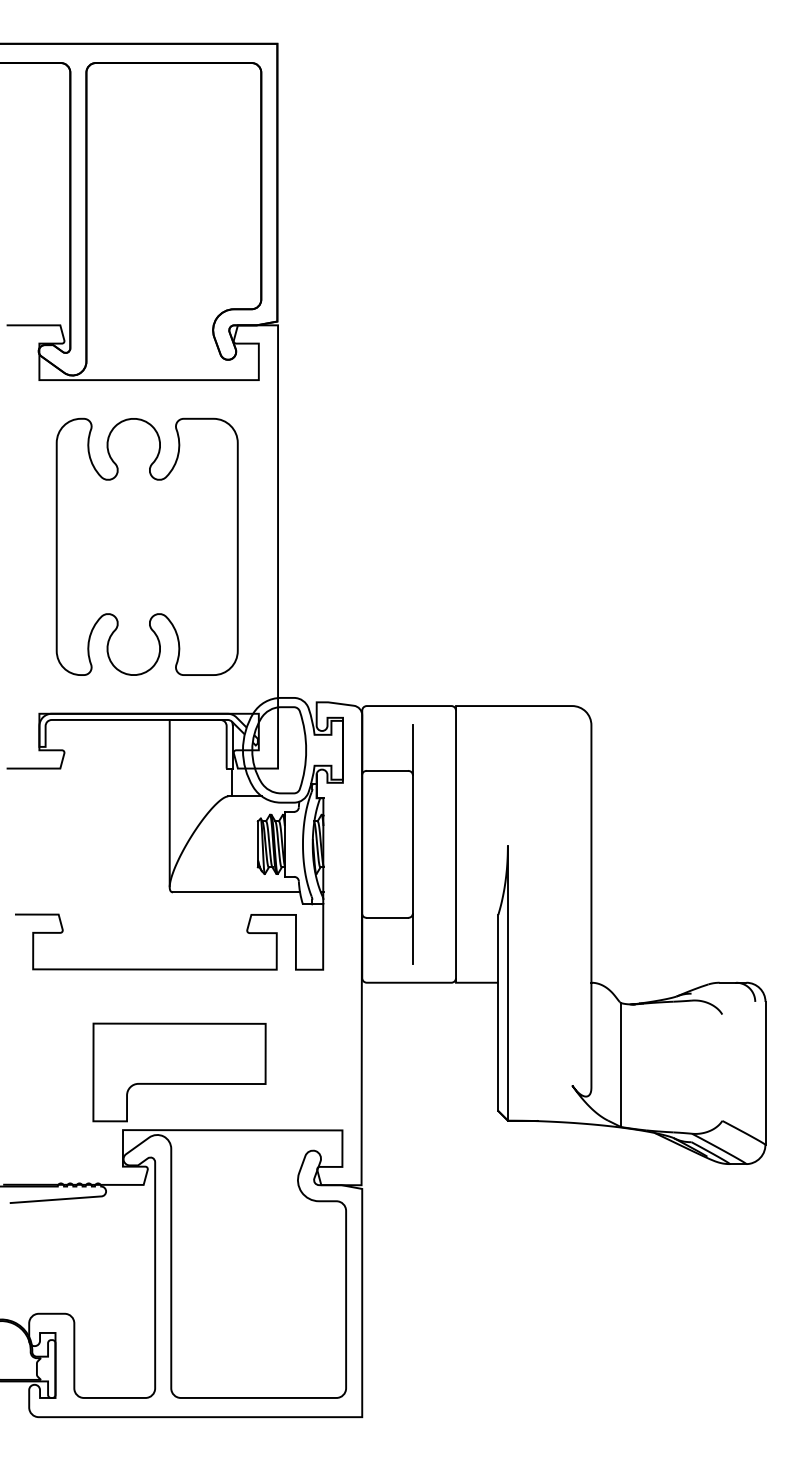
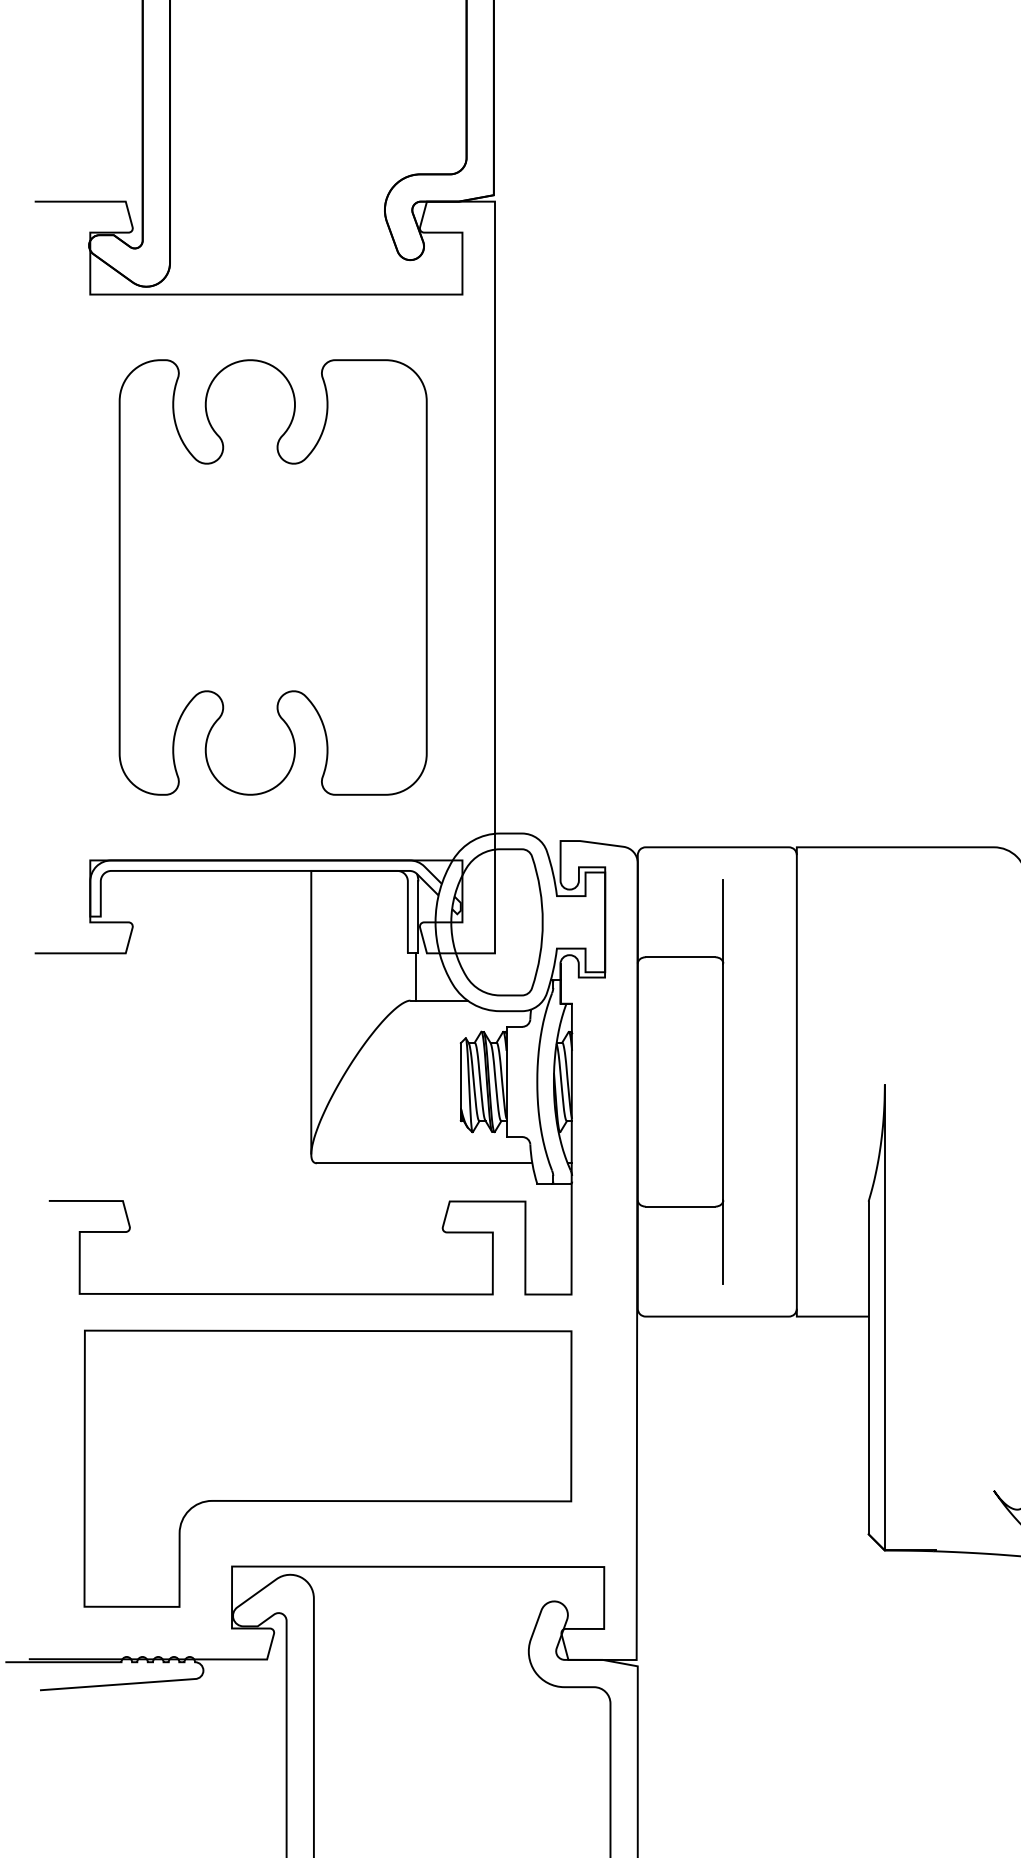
part: (179, 1072) -> (327, 1468), size x1.67

